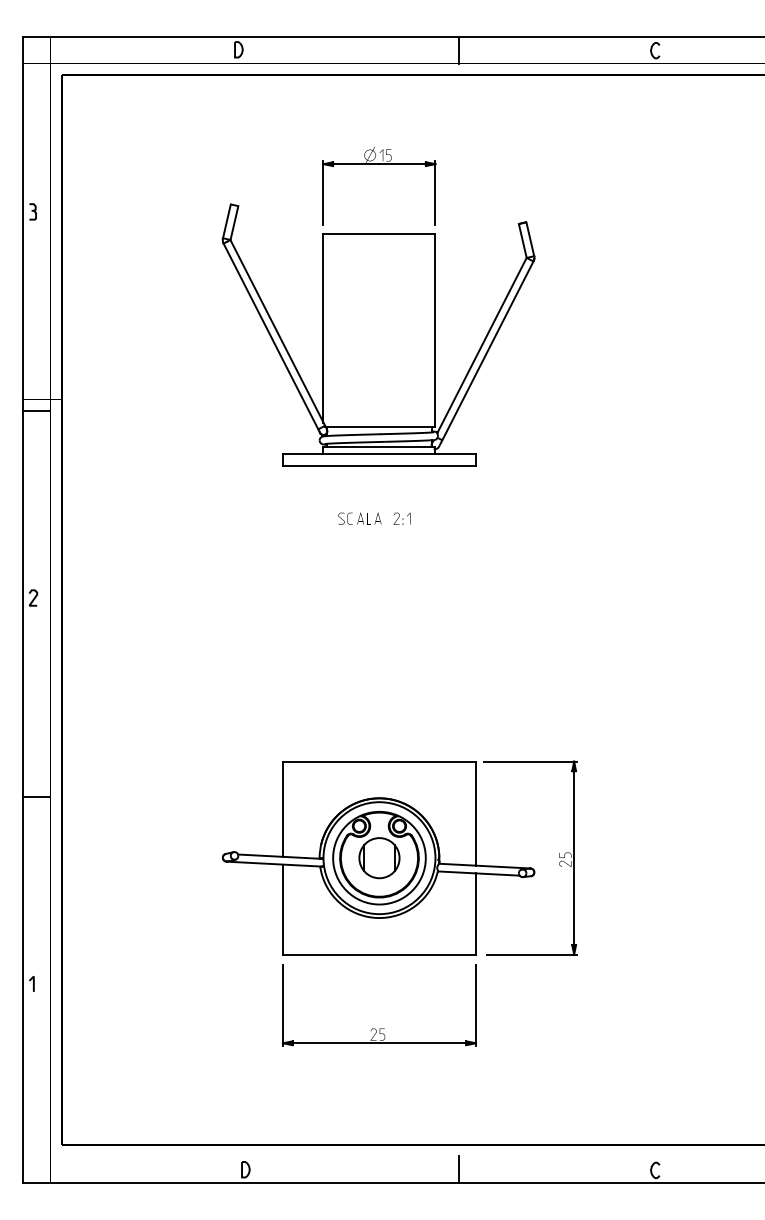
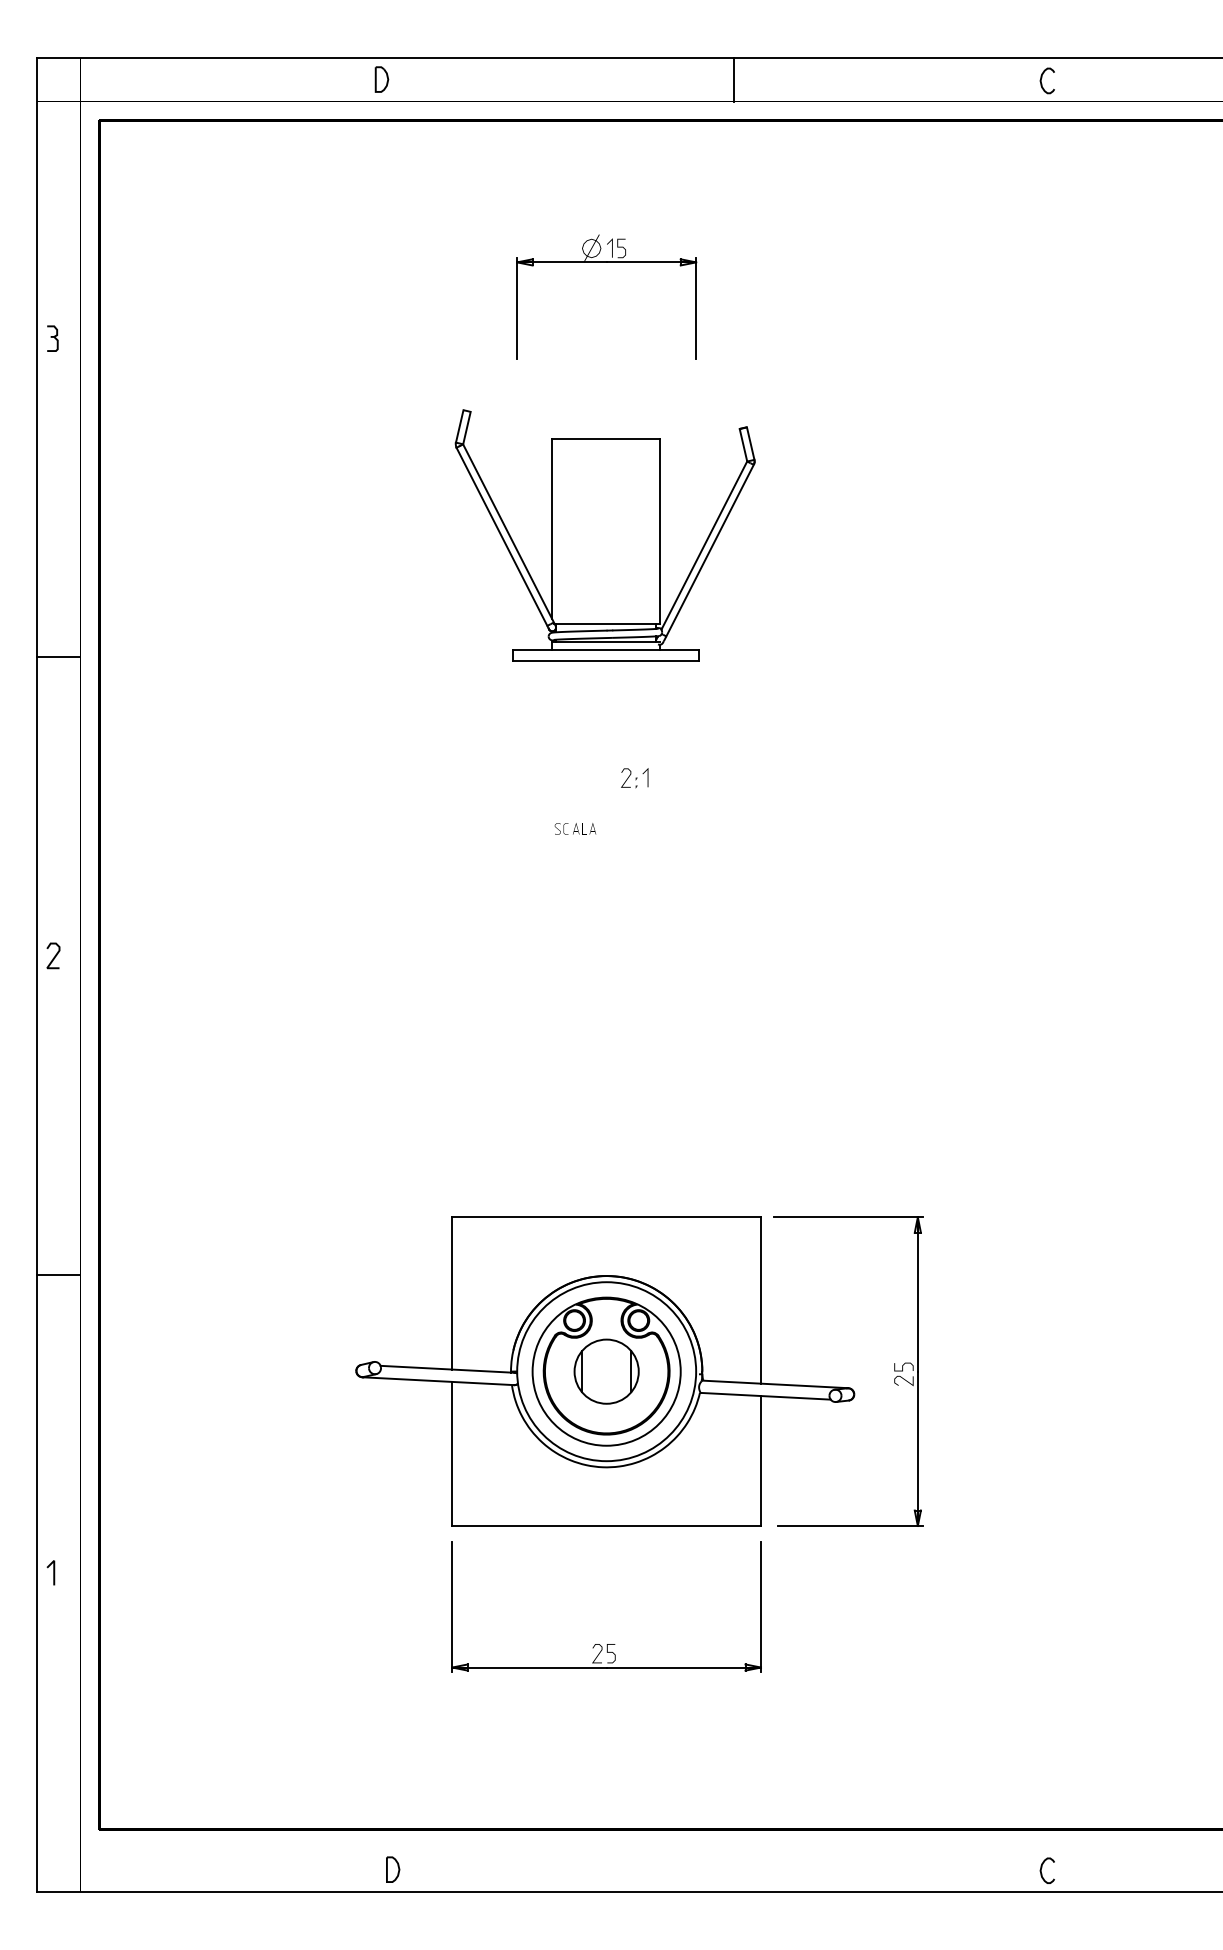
part: (378, 334) -> (605, 534), size x0.6
part: (359, 518) -> (574, 828), size x0.6
part: (401, 518) -> (633, 777), moved
line: (459, 1169) -> (734, 1869), removed

